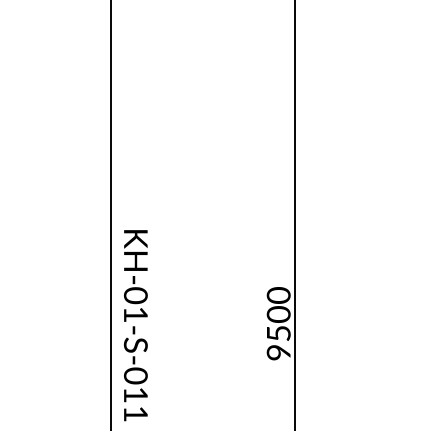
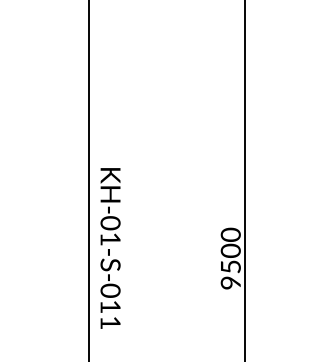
text: (135, 325) -> (110, 248), moved

